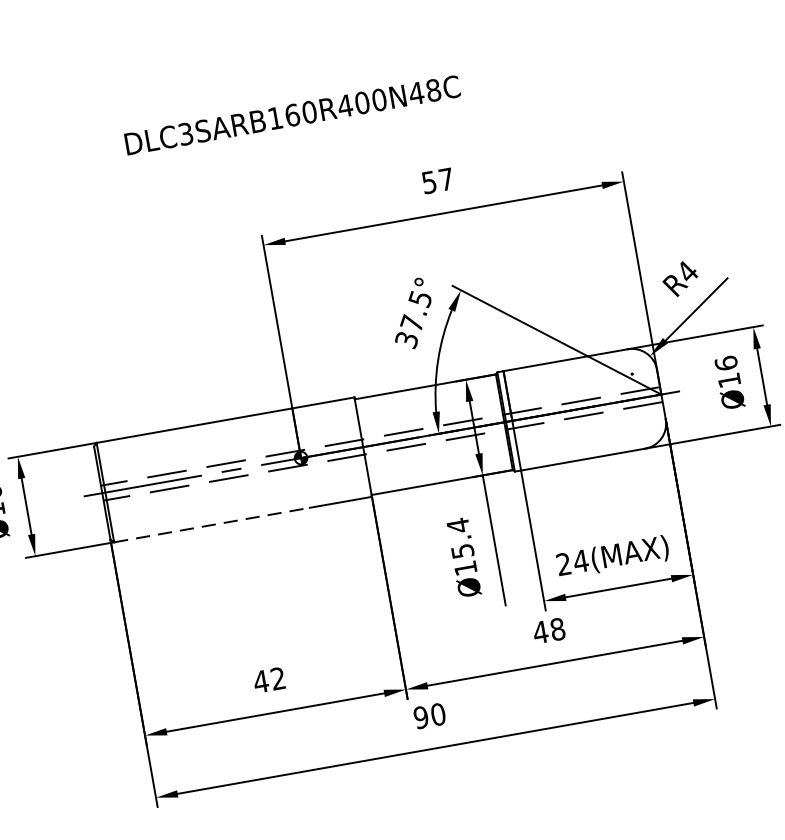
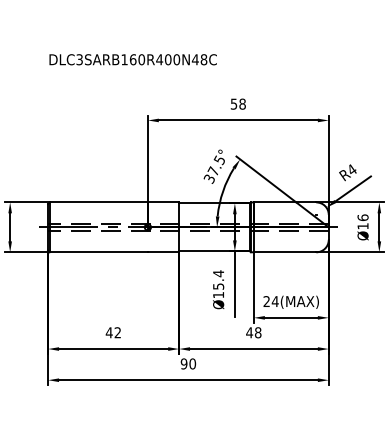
text: (291, 115) -> (132, 59), moved
text: (445, 178) -> (242, 103), 57 -> 58
line: (213, 525) -> (99, 252), dashed -> solid

